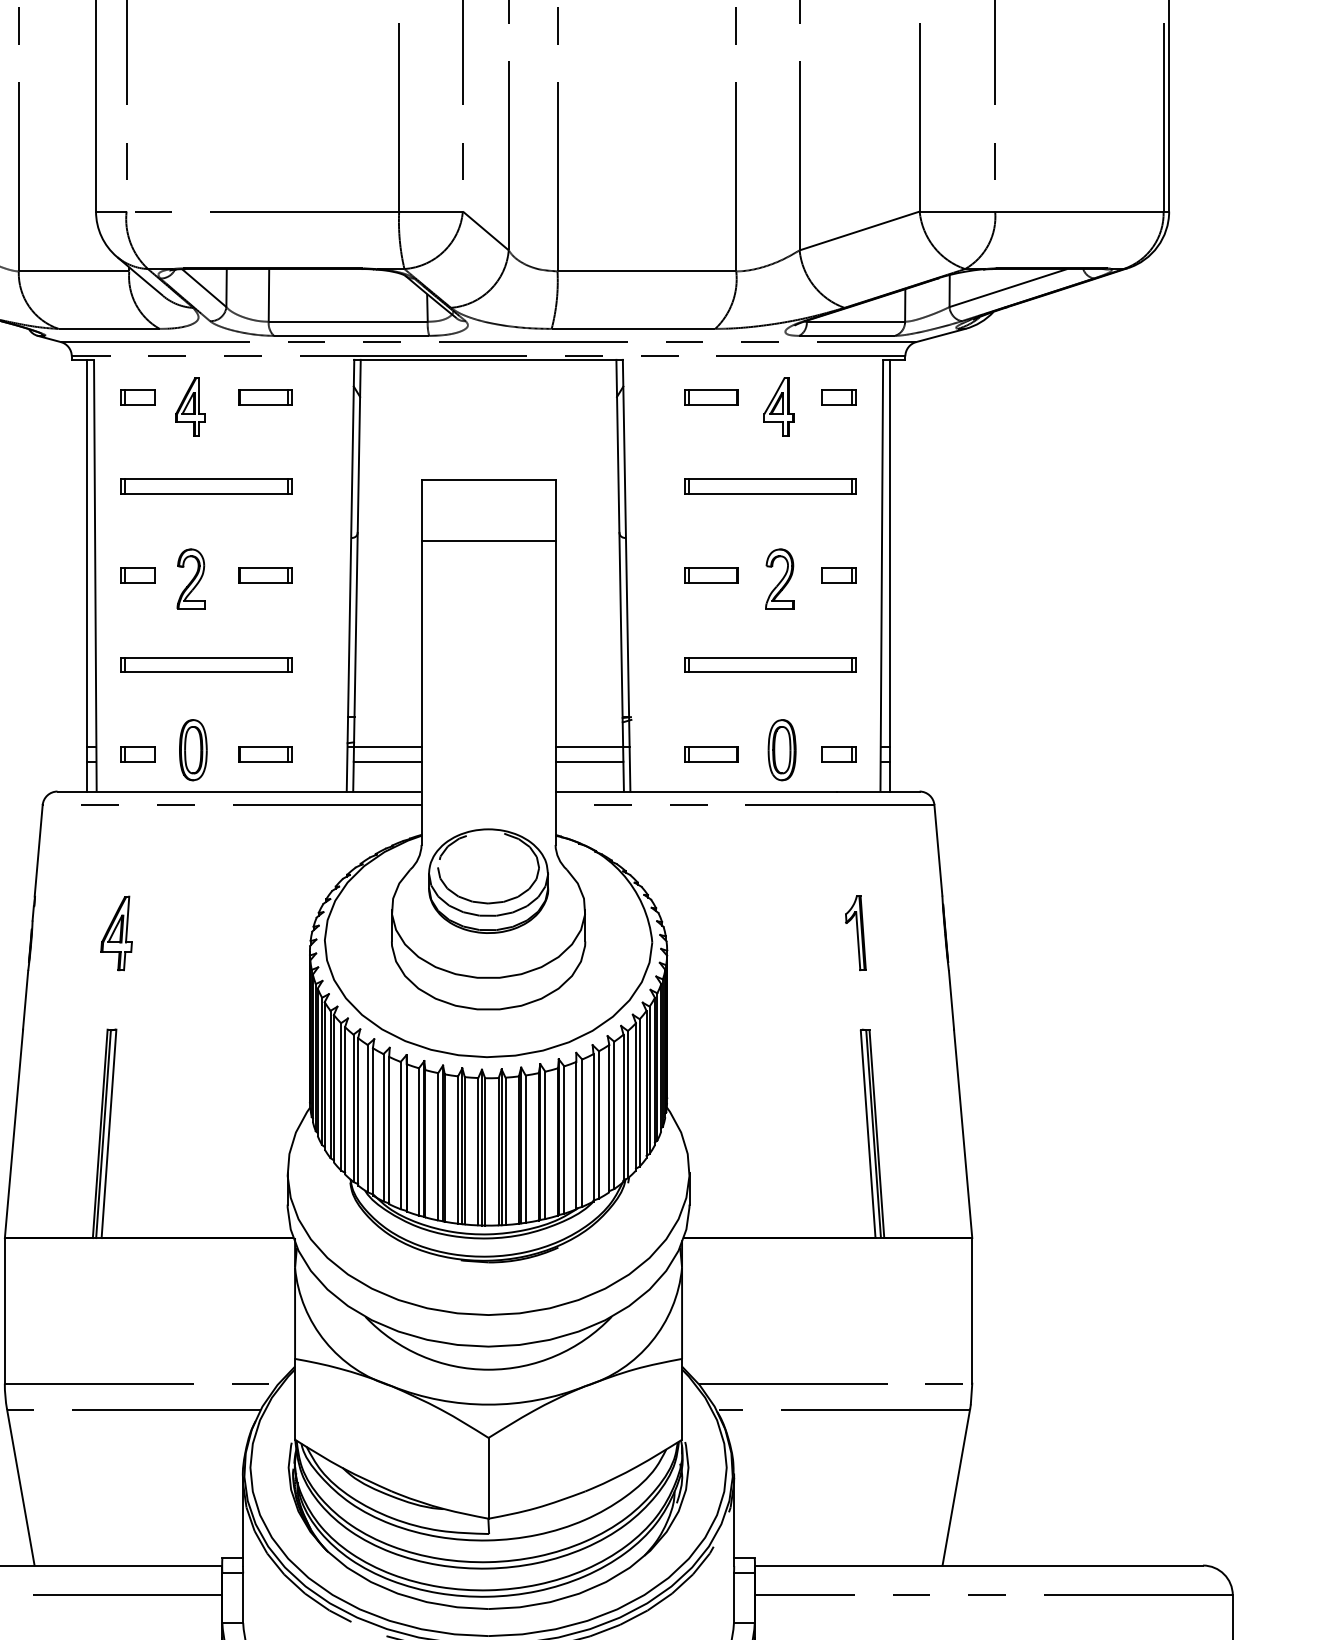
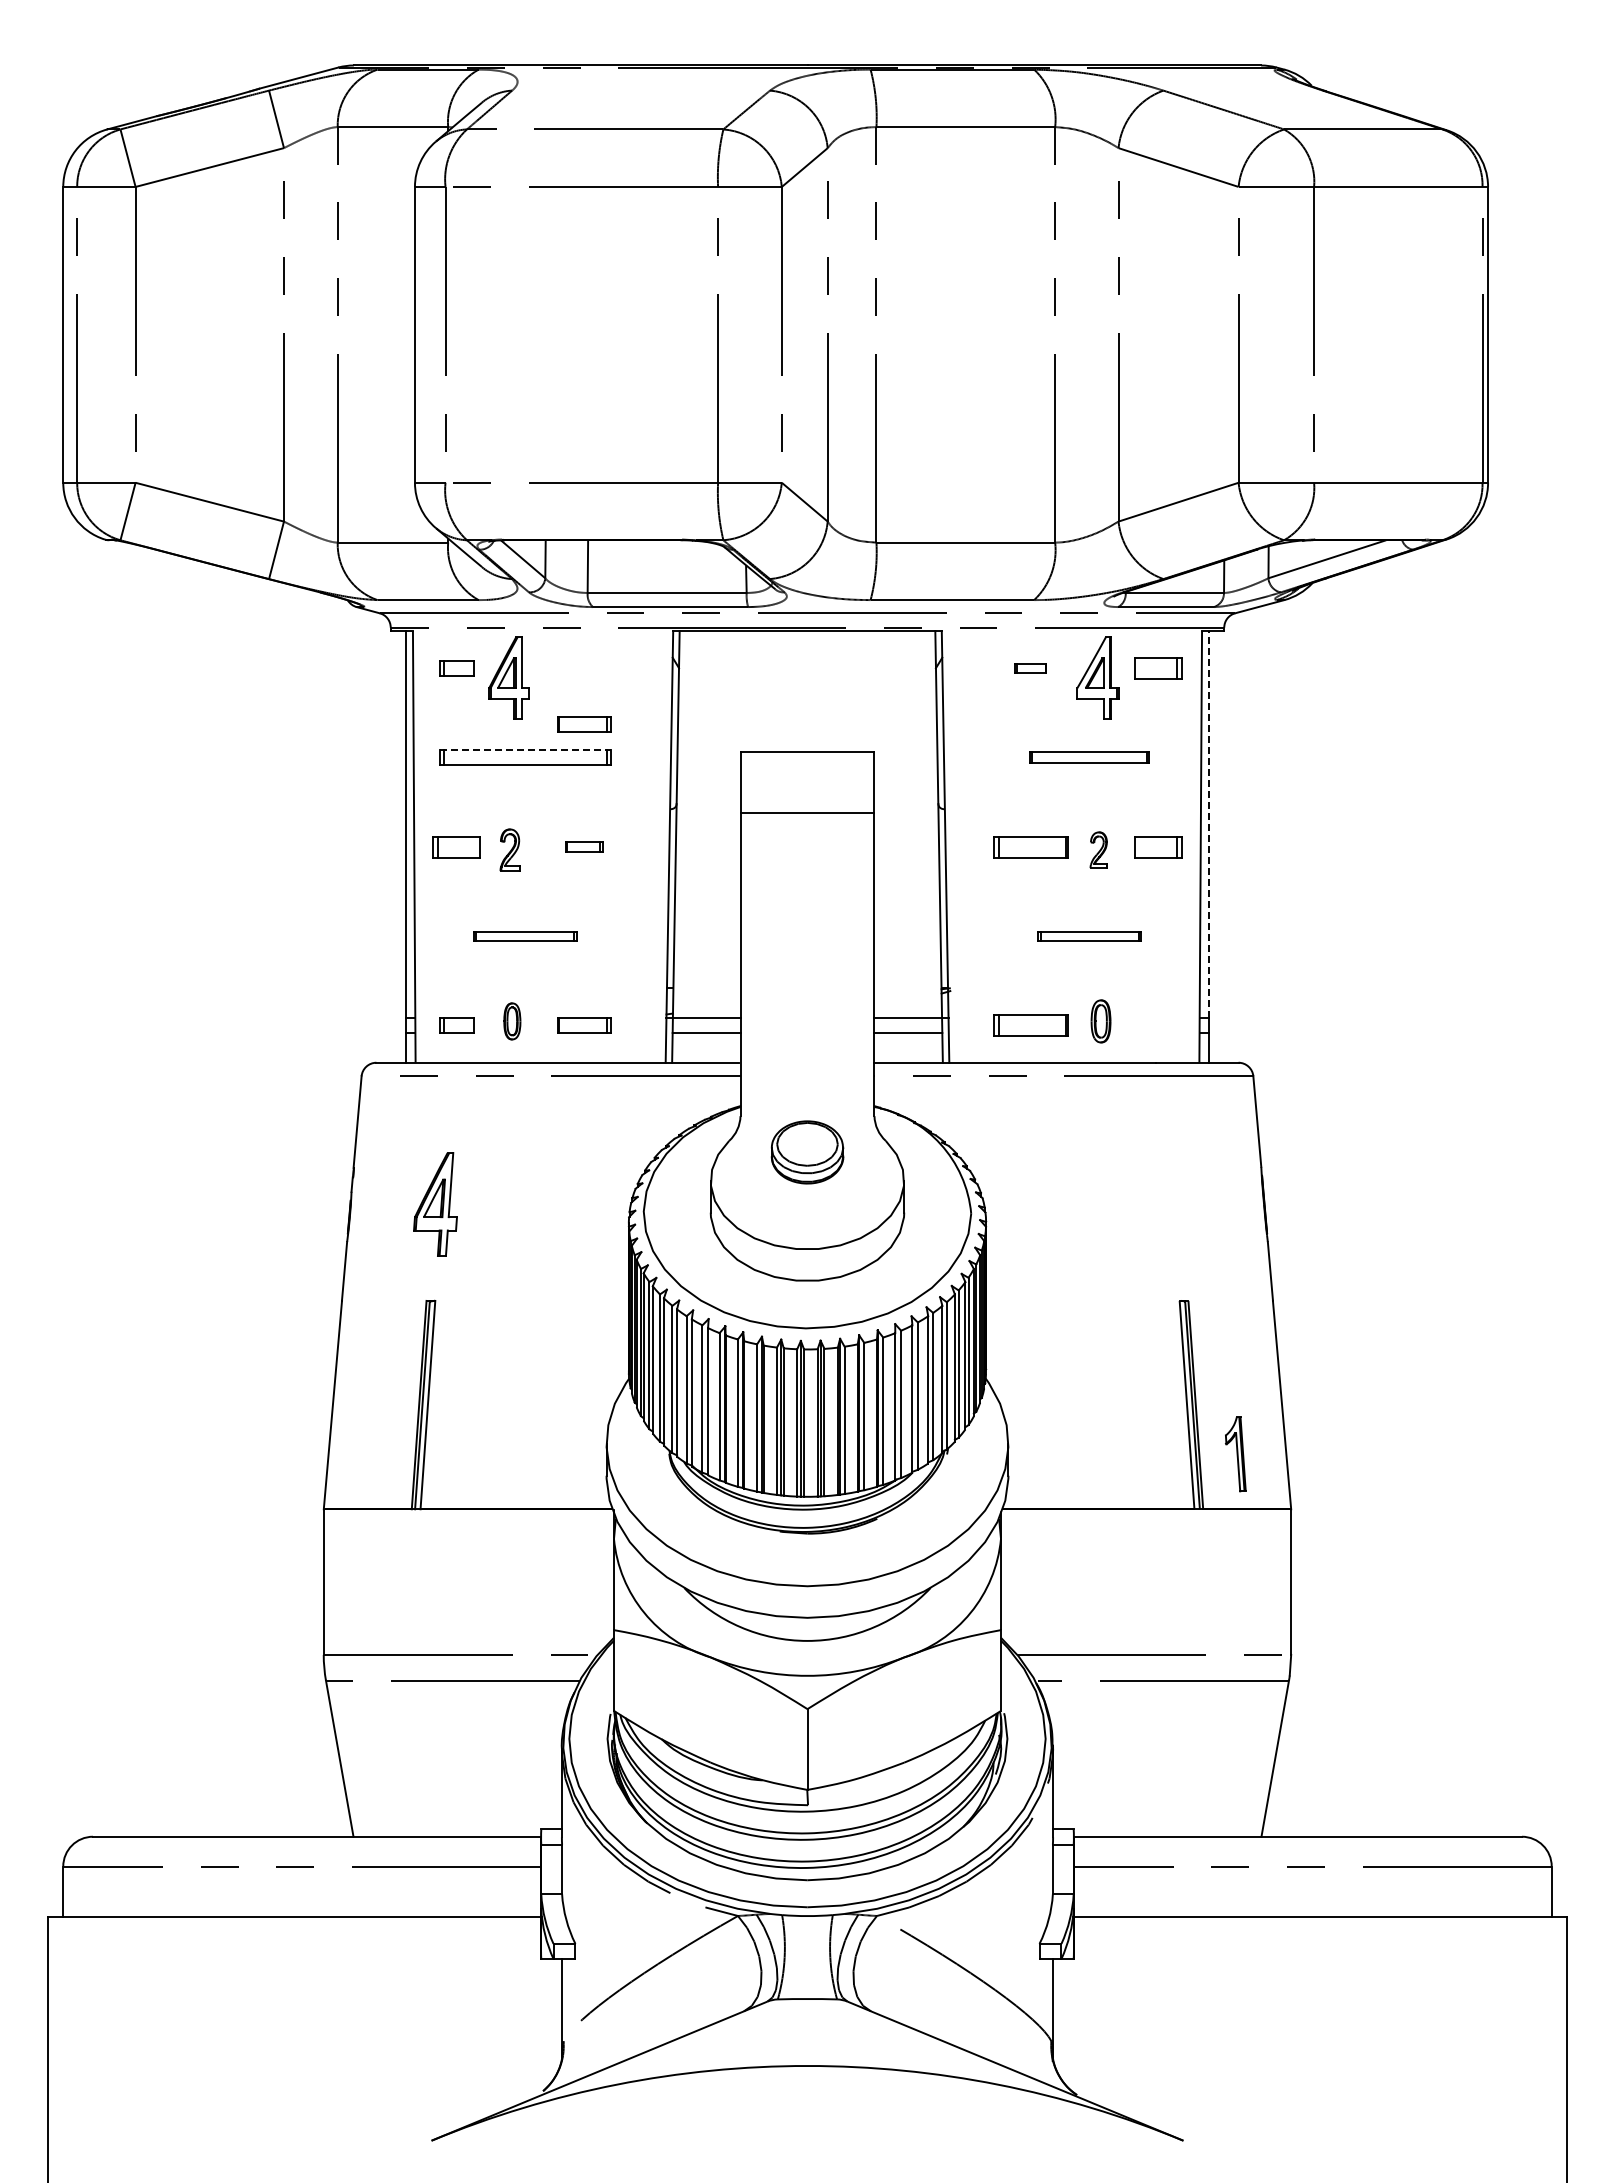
part: (265, 397) -> (584, 724), moved
part: (711, 397) -> (1030, 668), size x0.6
part: (838, 397) -> (1157, 668), size x1.4
part: (190, 407) -> (509, 678), size x1.4
part: (778, 407) -> (1097, 678), size x1.4
line: (206, 479) -> (525, 750), solid -> dashed
part: (770, 486) -> (1089, 757), size x0.7
line: (890, 553) -> (1209, 824), solid -> dashed
part: (137, 575) -> (456, 846), size x1.4
part: (265, 575) -> (584, 846), size x0.7
part: (711, 575) -> (1030, 846), size x1.4
part: (838, 575) -> (1157, 846), size x1.4
part: (190, 578) -> (509, 849), size x0.7
part: (779, 578) -> (1098, 849), size x0.6
part: (206, 665) -> (525, 936), size x0.6
part: (770, 665) -> (1089, 936), size x0.6
part: (193, 750) -> (512, 1021), size x0.6
part: (781, 750) -> (1100, 1021), size x0.7
part: (711, 754) -> (1030, 1025), size x1.4
part: (838, 754) -> (1157, 1025), removed
part: (488, 881) -> (807, 1152), size x0.6
part: (116, 933) -> (435, 1204), size x1.4
part: (855, 933) -> (1235, 1454), moved

